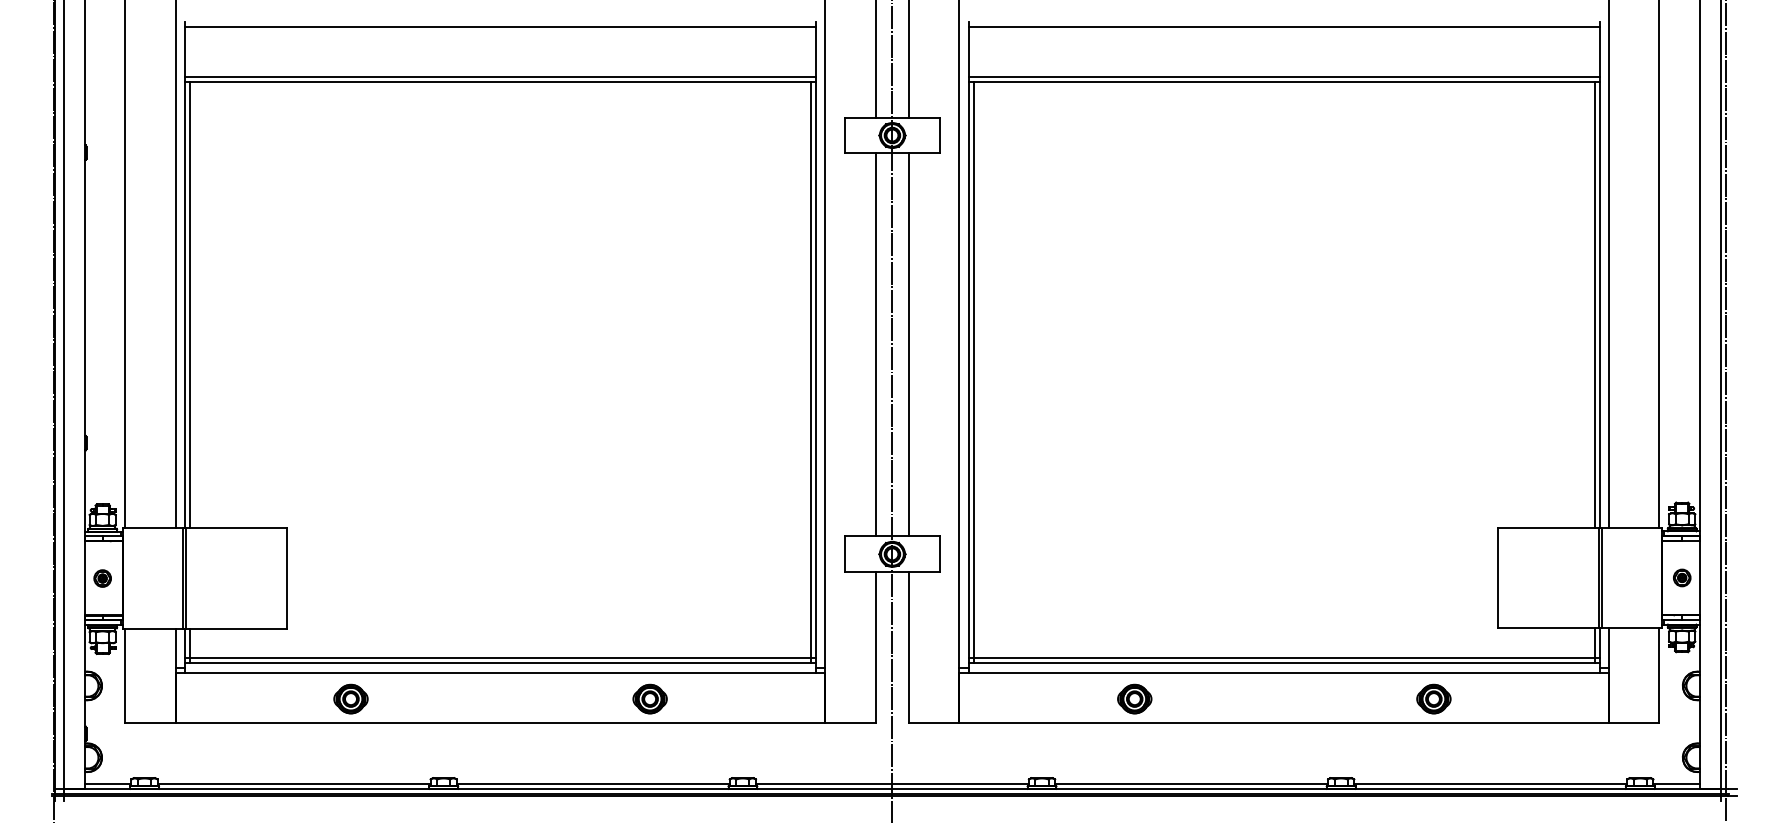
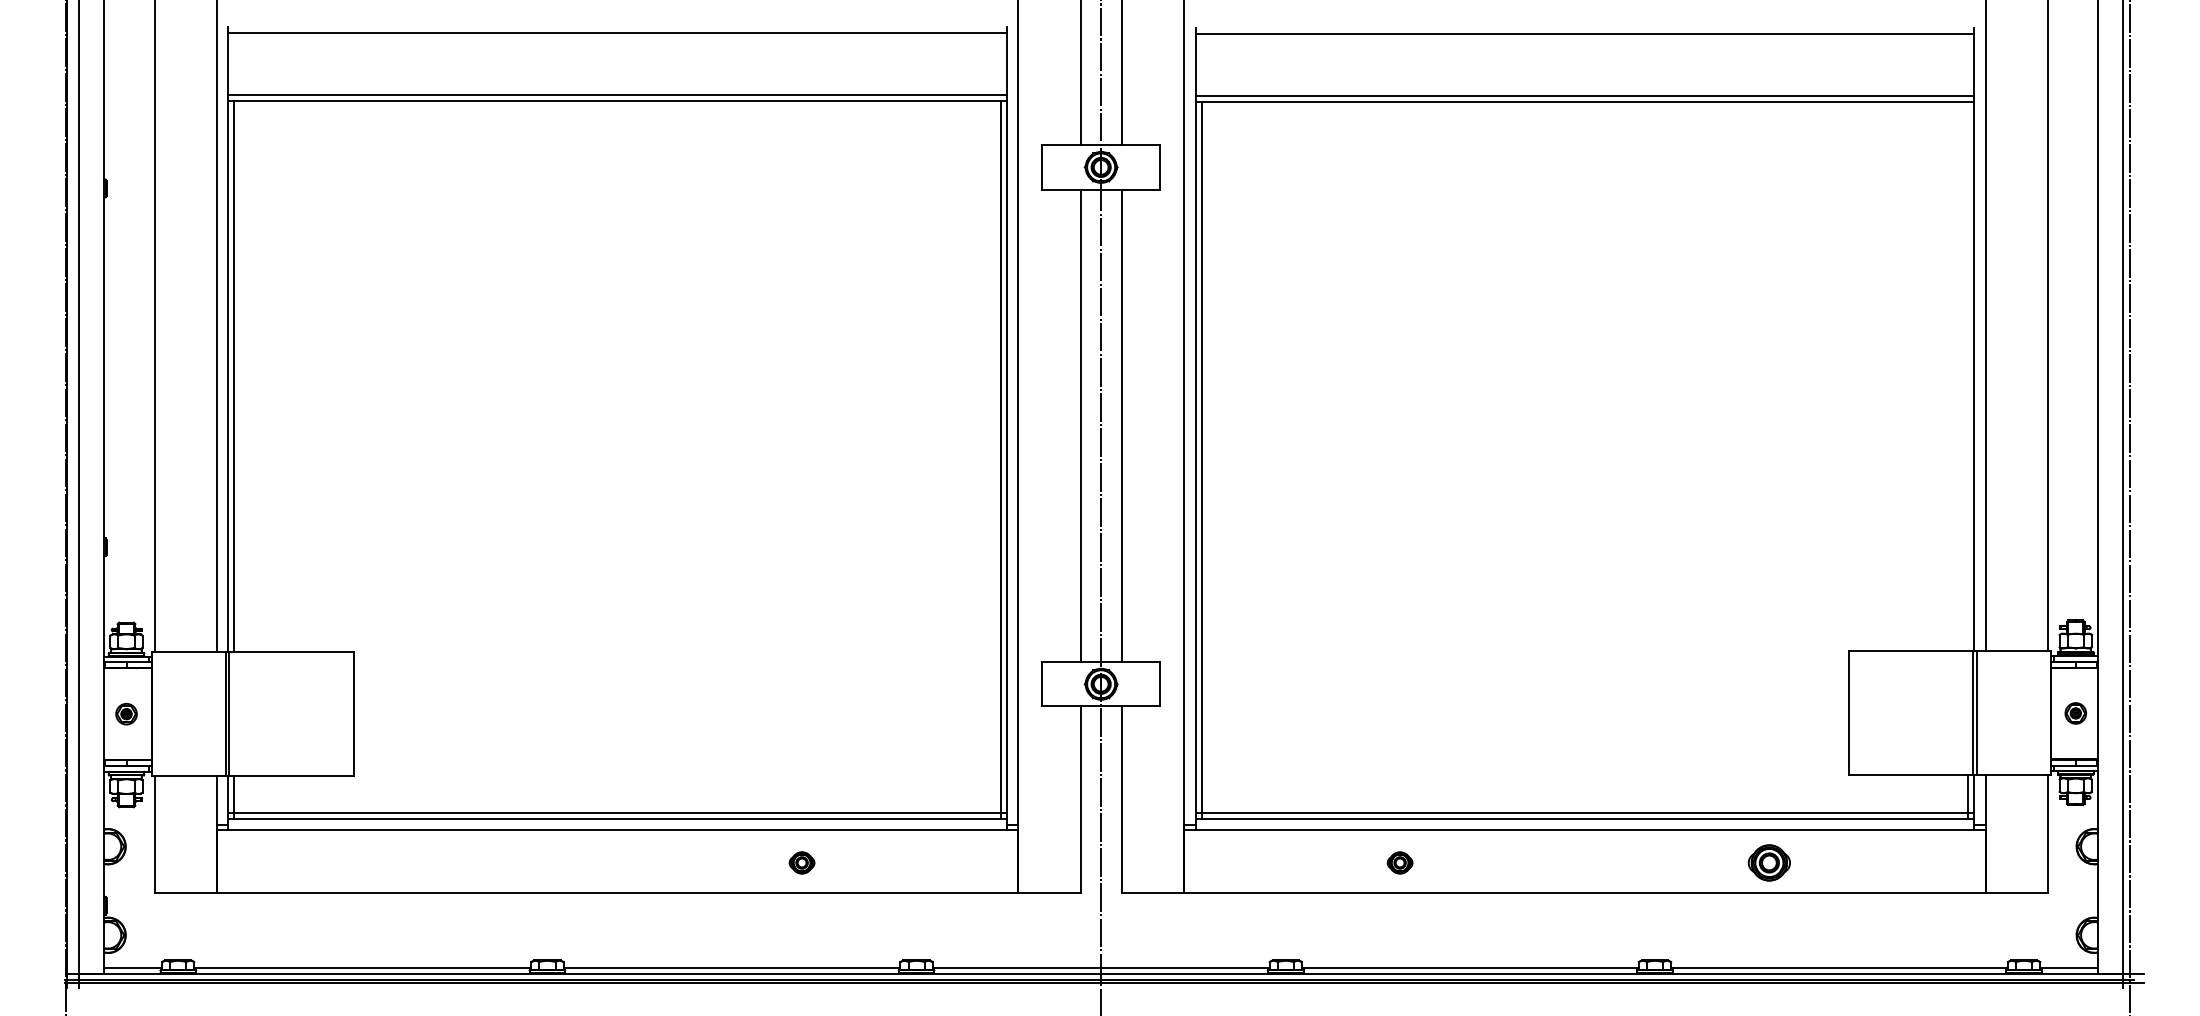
line: (1595, 304) -> (1968, 376), removed
part: (350, 698) -> (432, 862), removed
part: (649, 698) -> (801, 862), size x0.6
part: (1134, 698) -> (1399, 862), size x0.6

